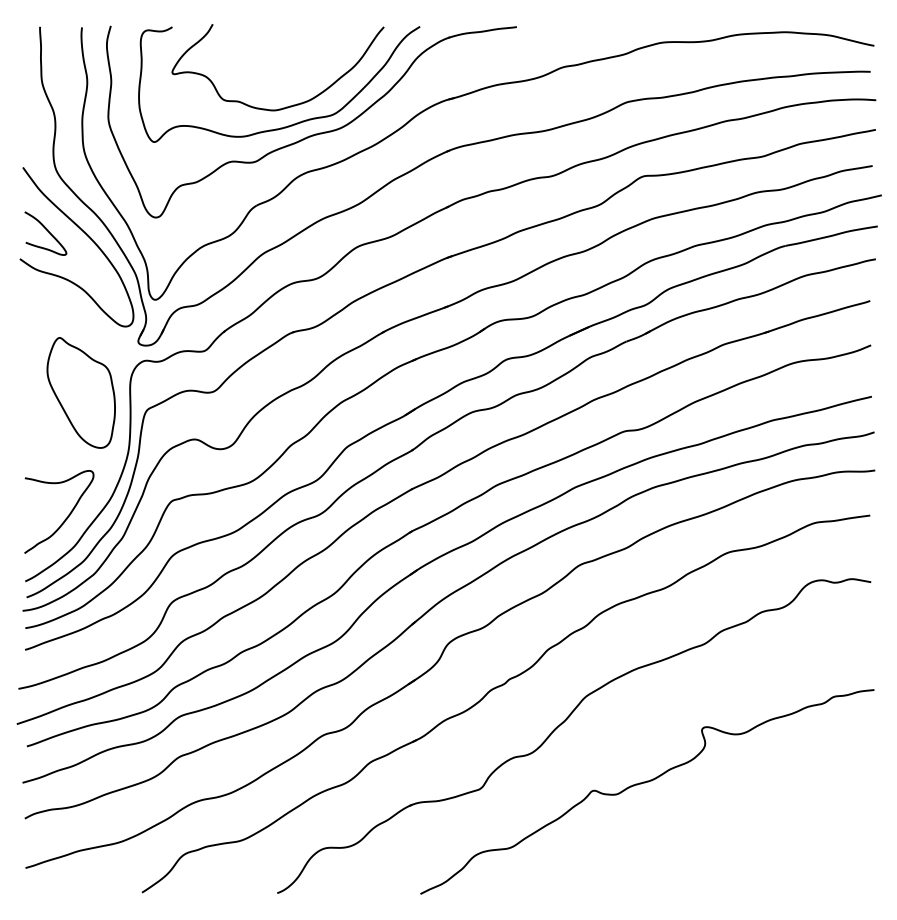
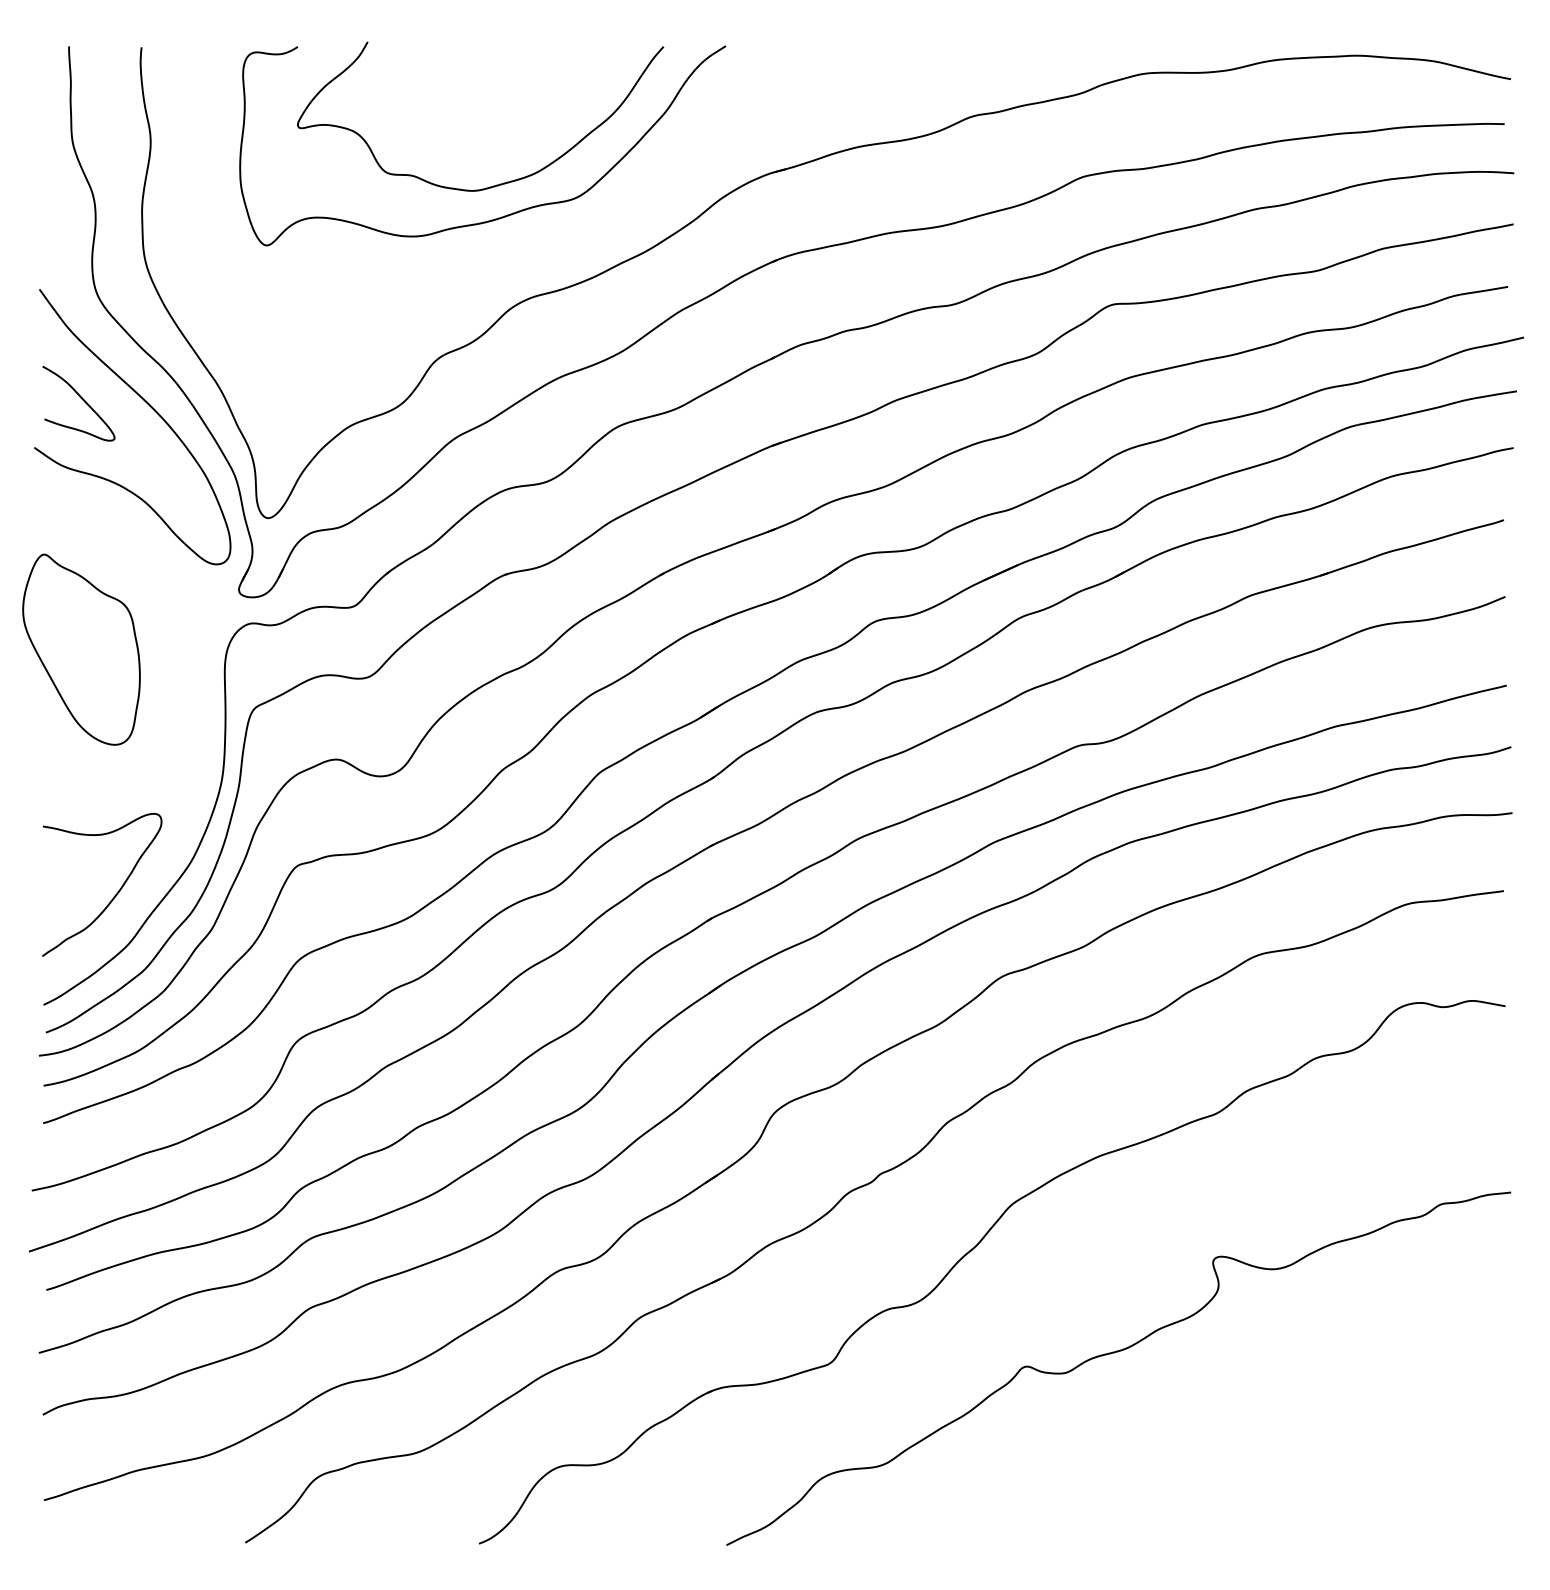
part: (315, 133) -> (545, 230), removed
part: (80, 392) -> (80, 648), moved

